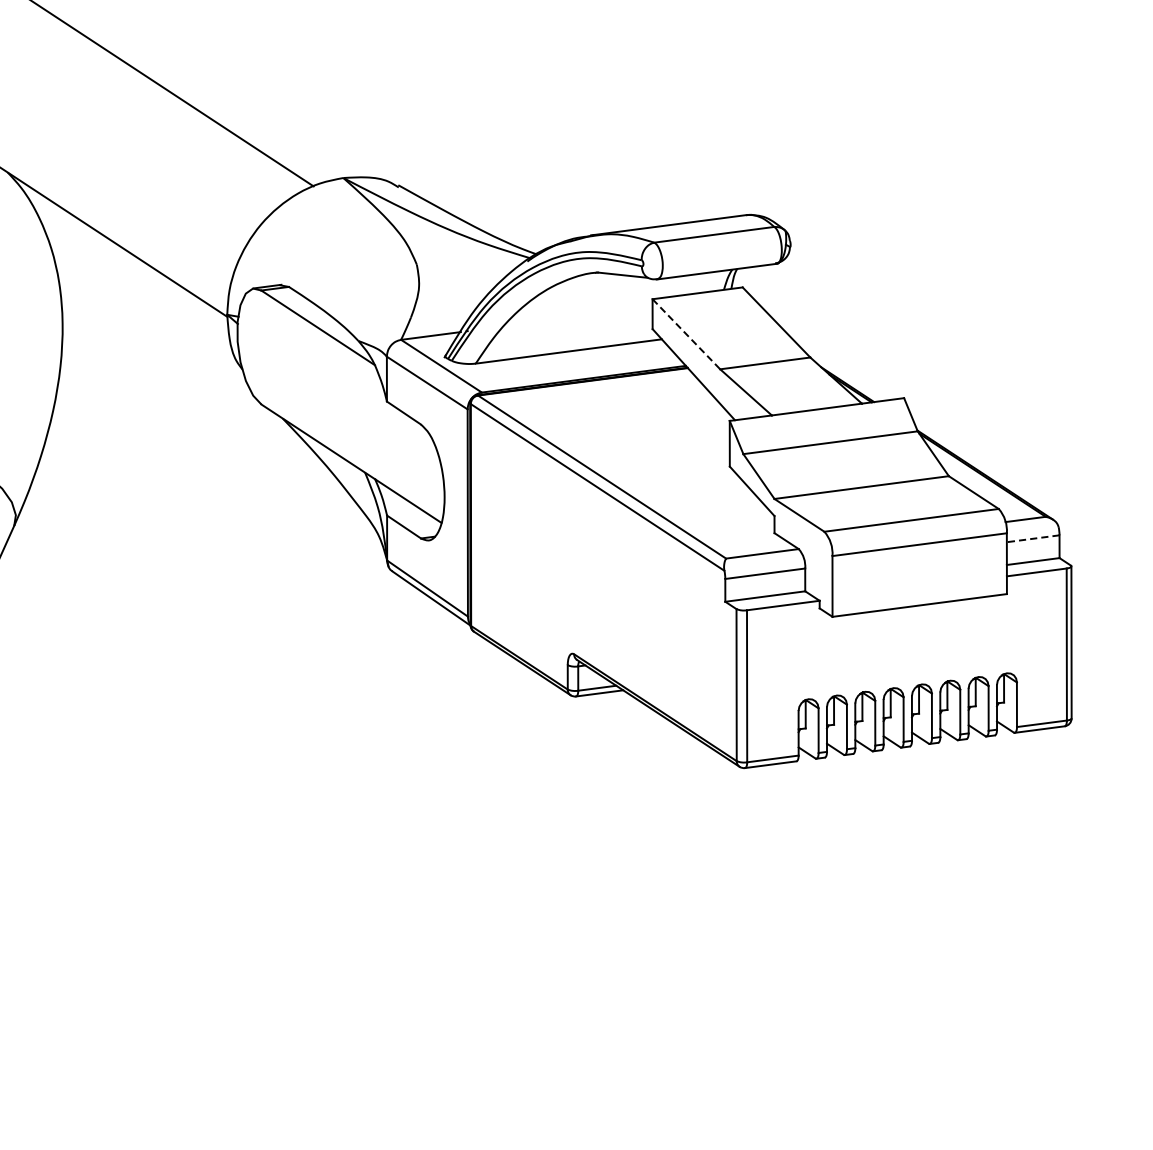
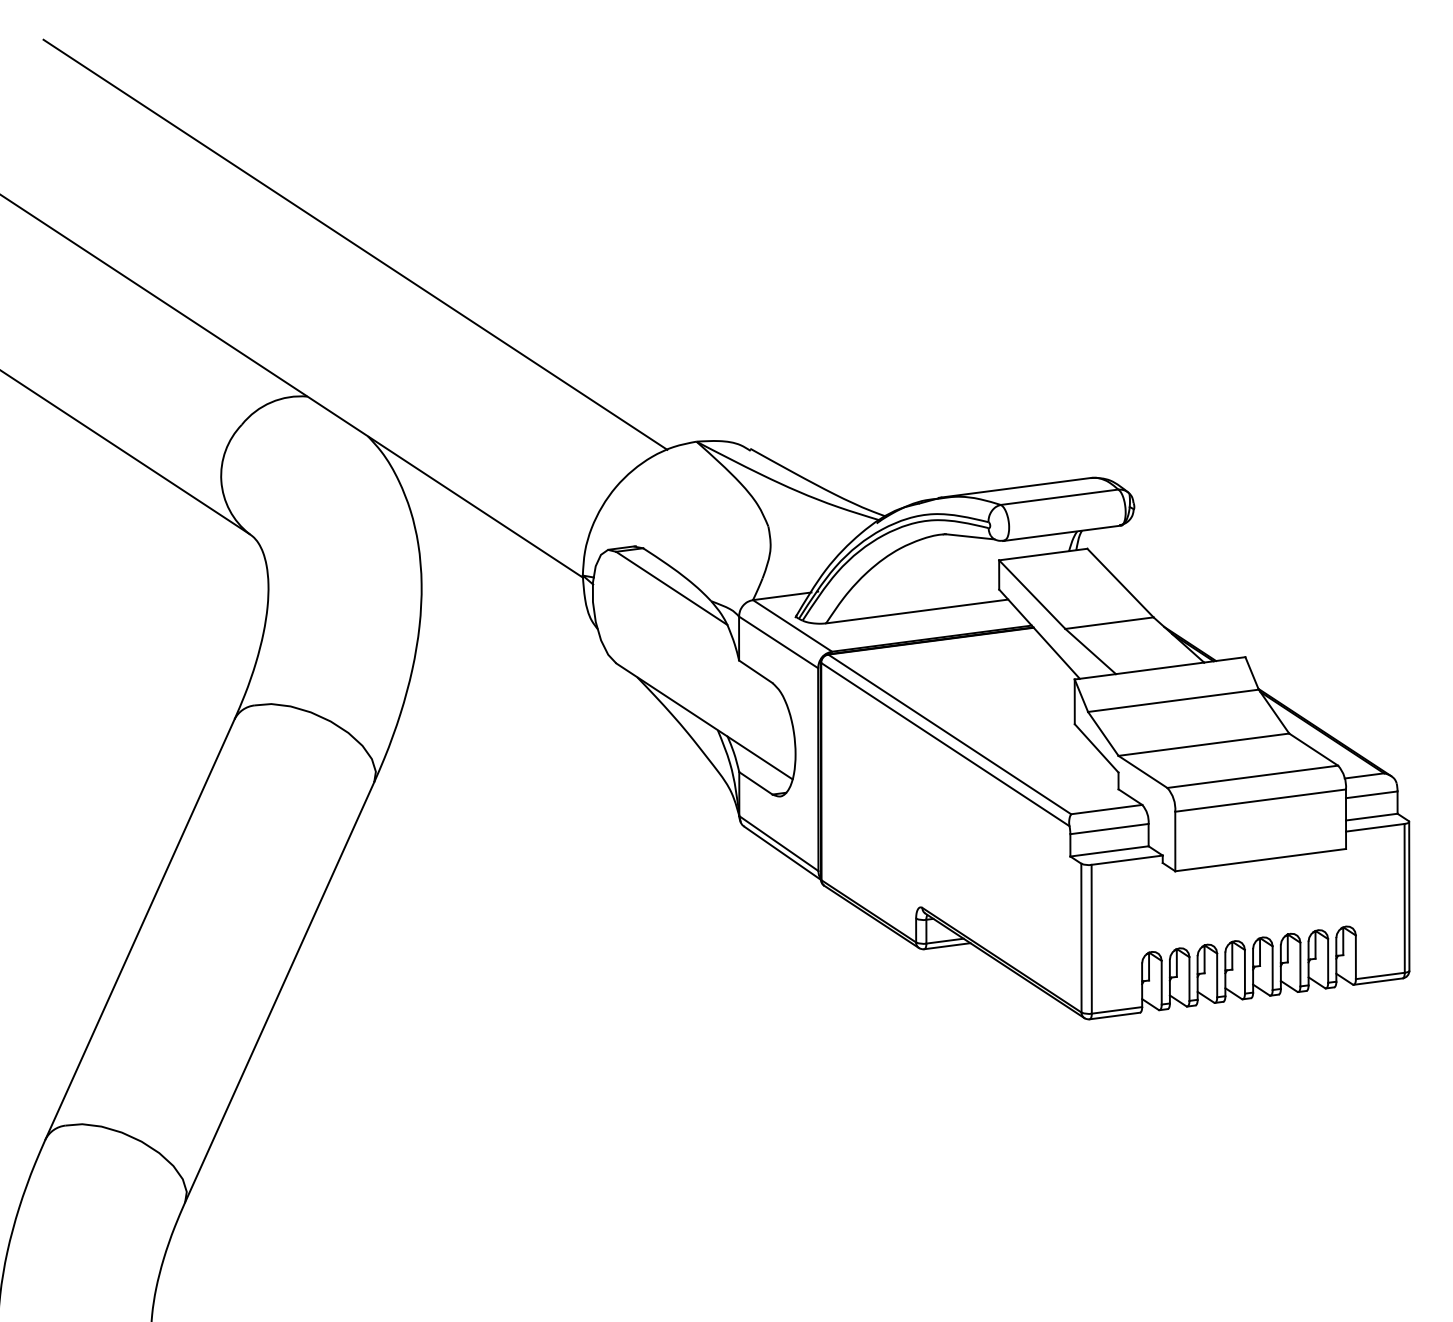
line: (686, 334) -> (1032, 594), dashed -> solid
line: (1032, 538) -> (1371, 794), dashed -> solid

